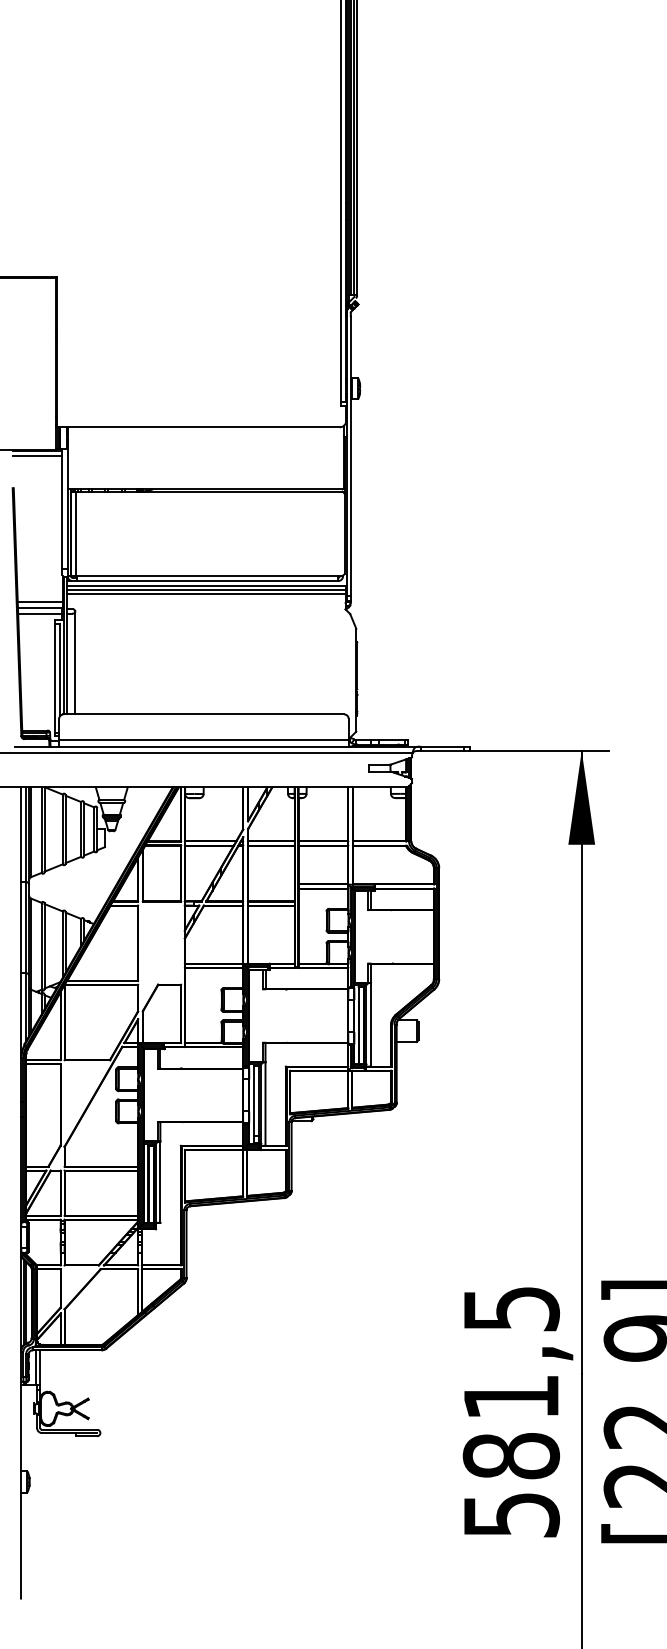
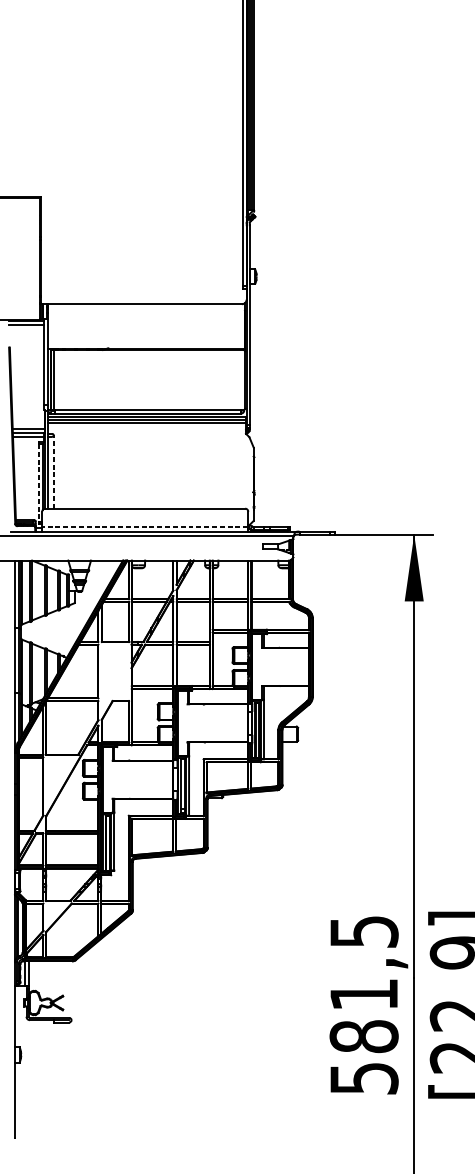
line: (75, 662) -> (53, 471), solid -> dashed
line: (54, 678) -> (38, 483), solid -> dashed
line: (203, 740) -> (144, 527), solid -> dashed

